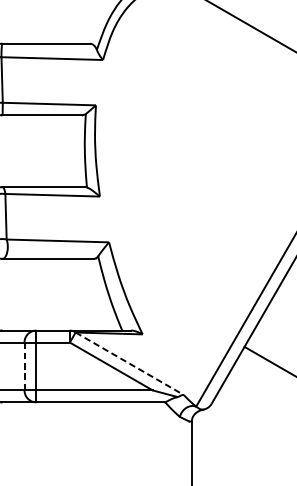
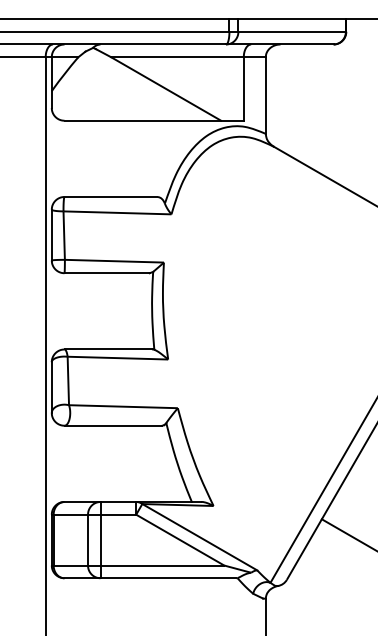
line: (130, 364) -> (200, 537), dashed -> solid
line: (24, 365) -> (88, 539), dashed -> solid

